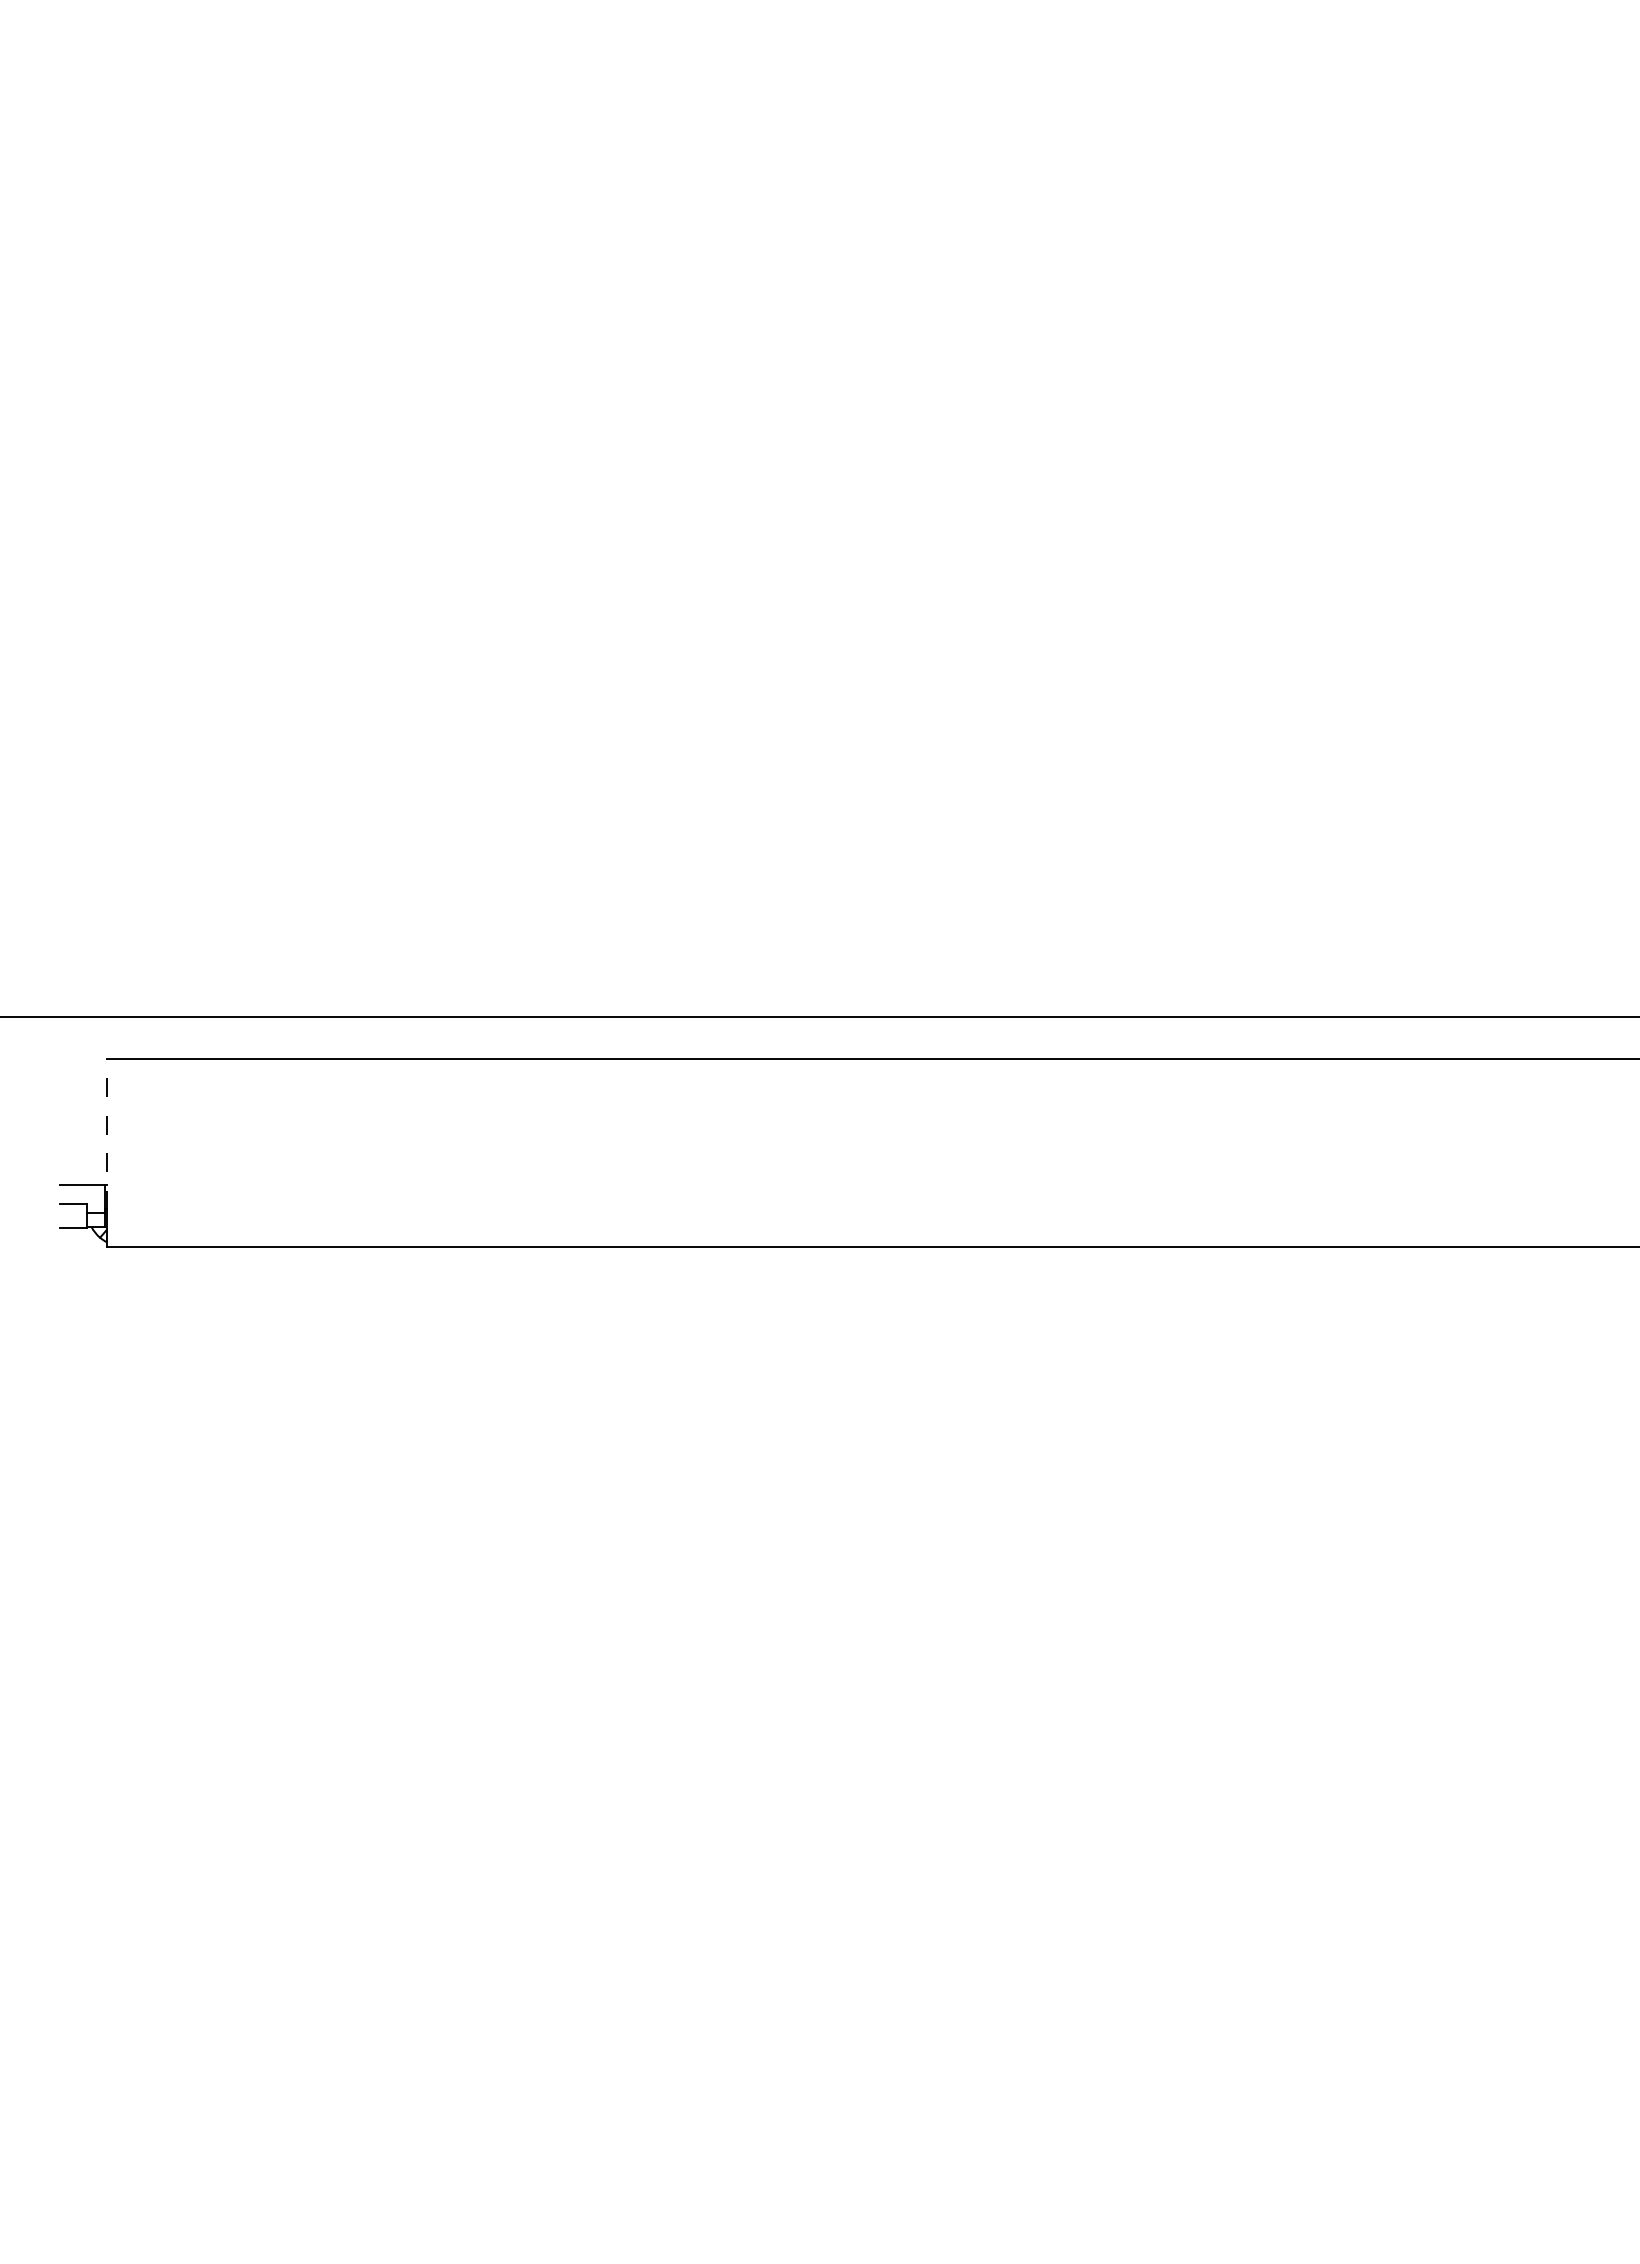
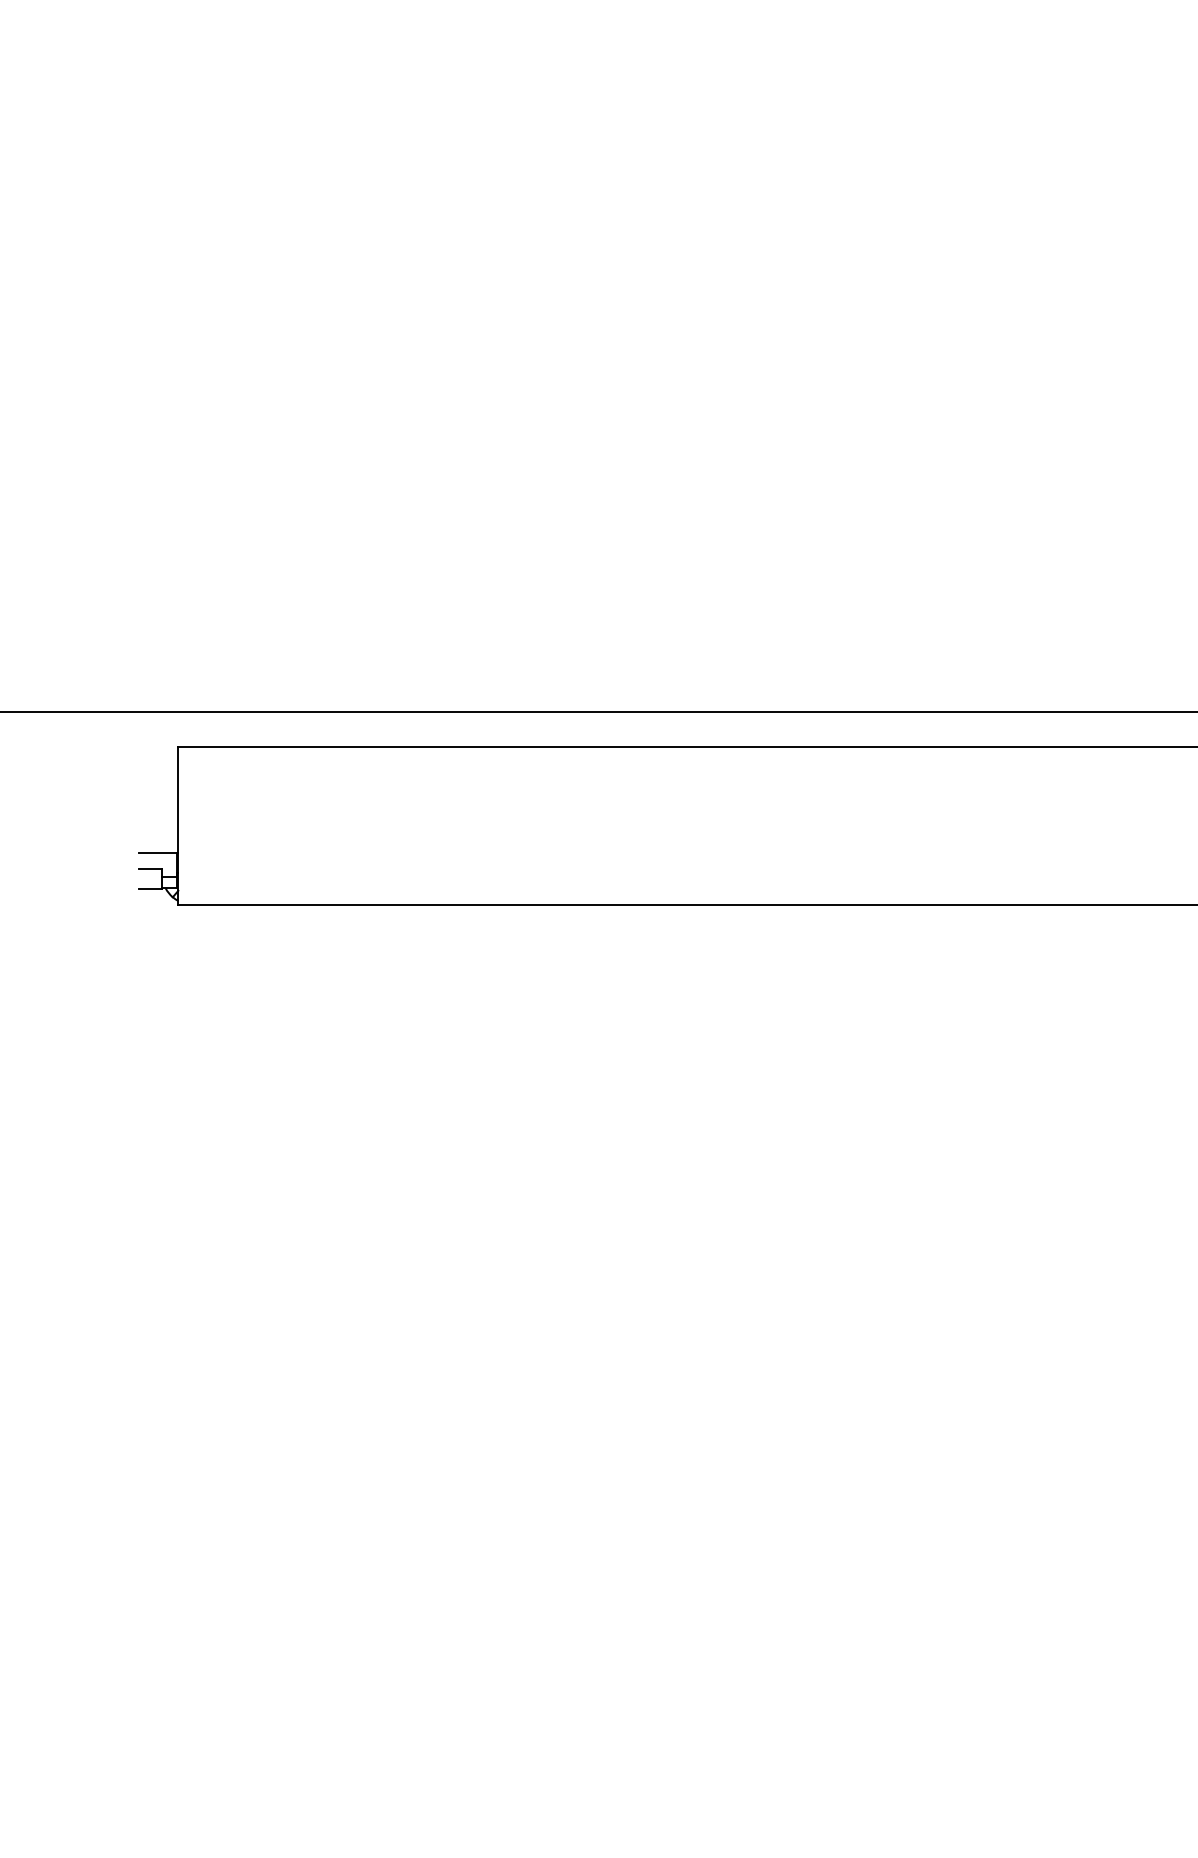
line: (106, 1133) -> (178, 809), dashed -> solid

